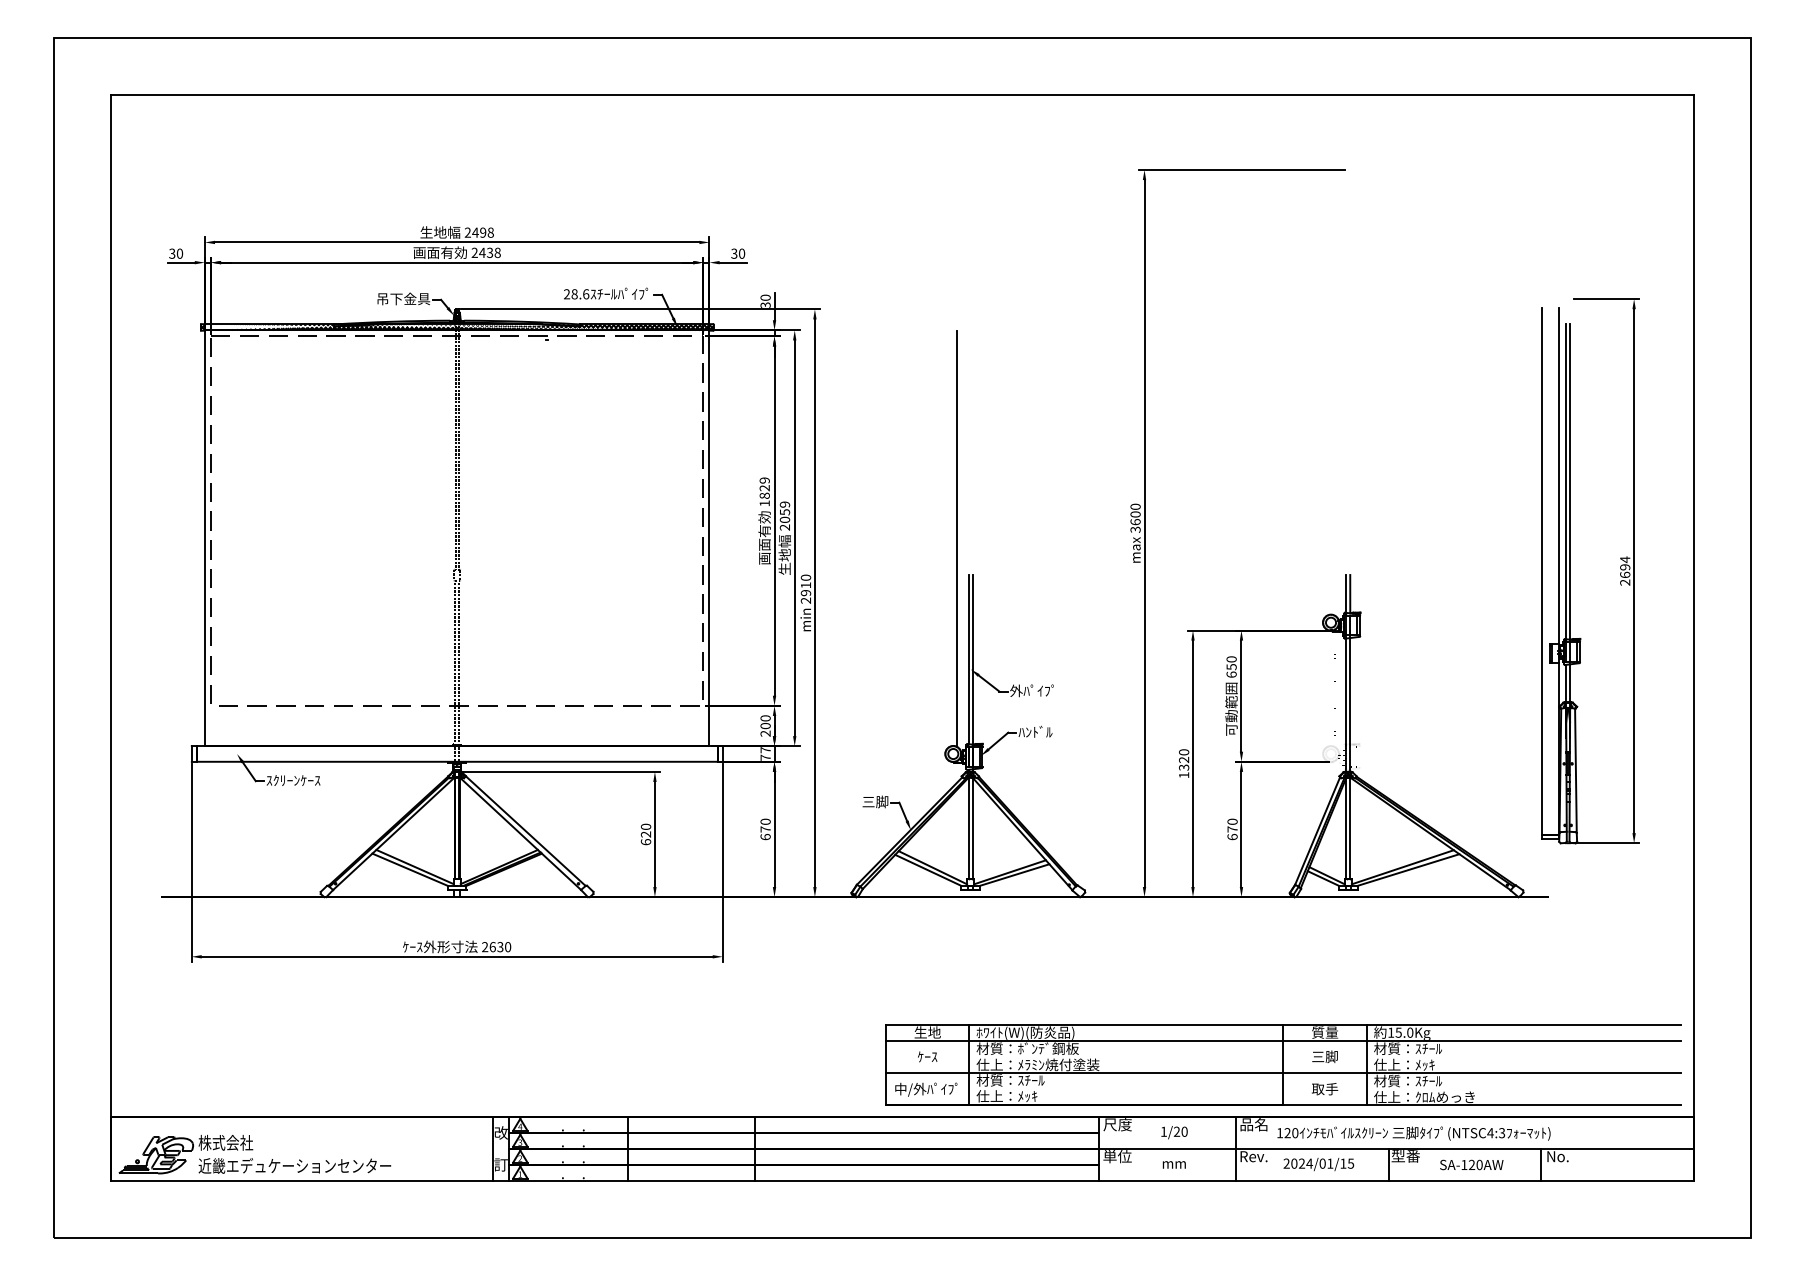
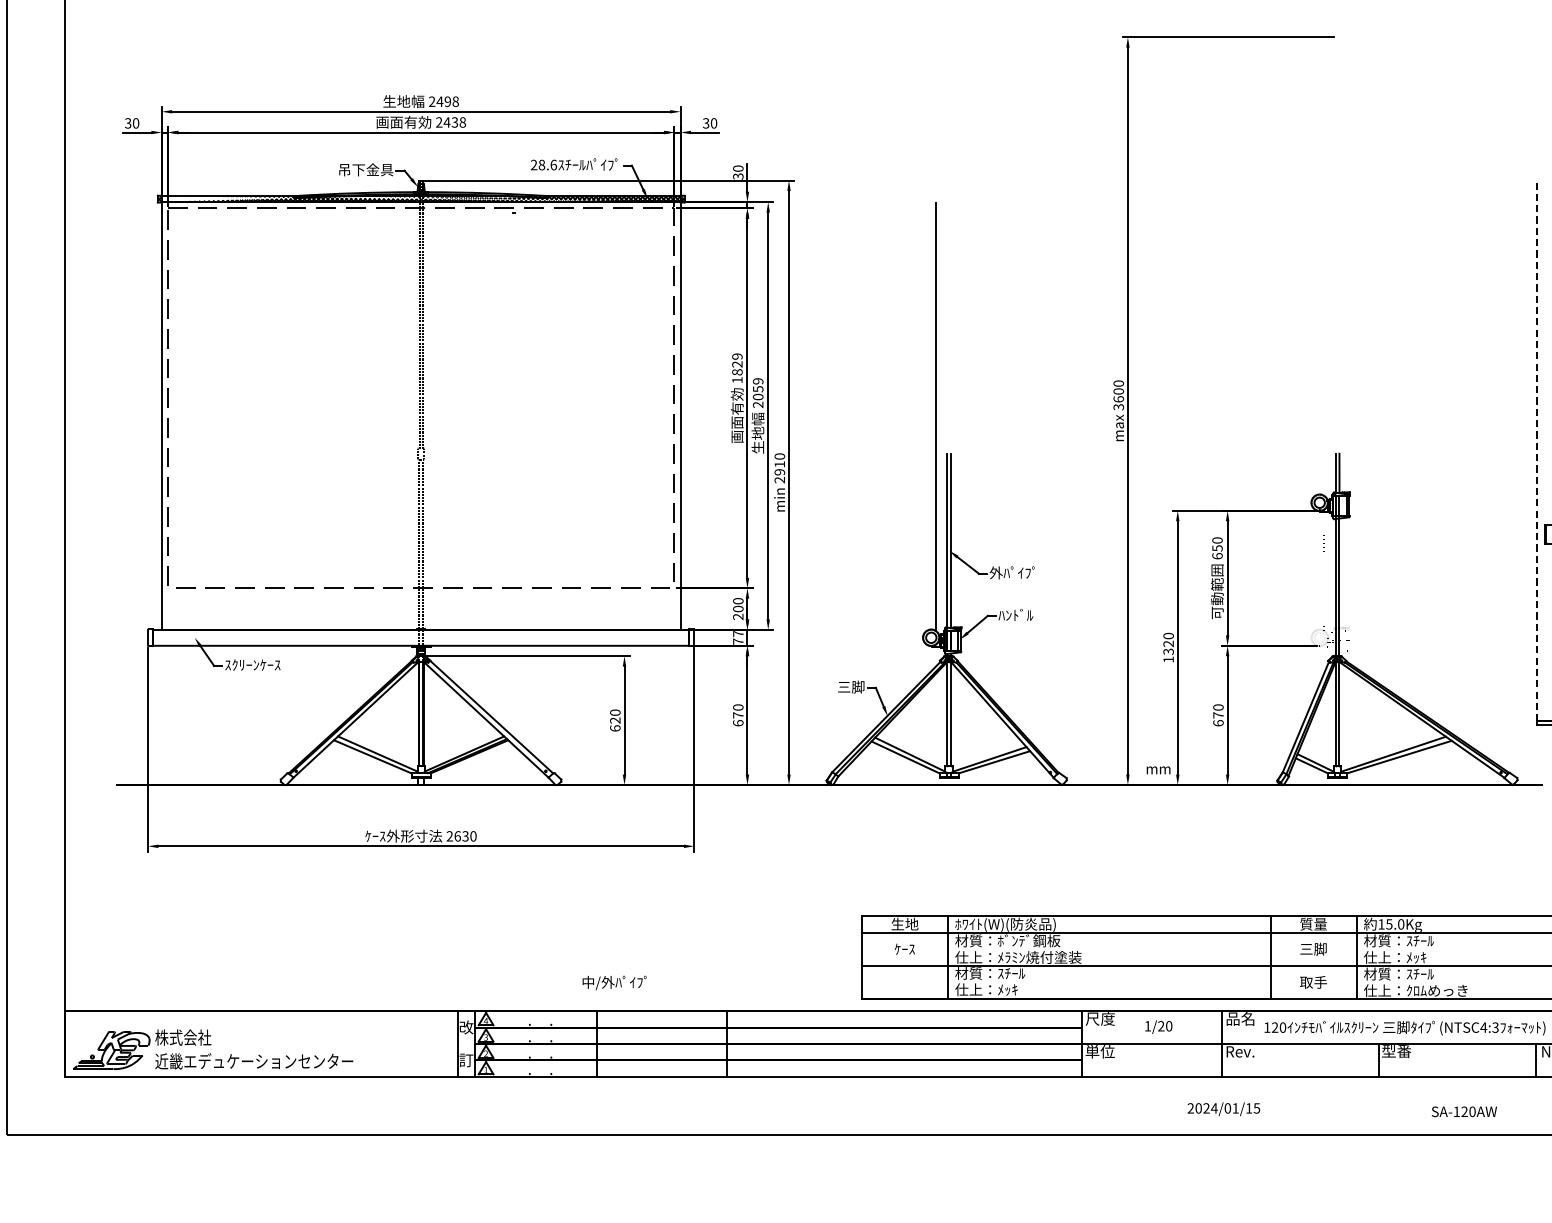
line: (1542, 571) -> (1537, 450), solid -> dashed
text: (926, 1089) -> (614, 982), moved
text: (1173, 1164) -> (1157, 769), moved
text: (1318, 1164) -> (1223, 1109), moved
text: (1471, 1164) -> (1464, 1111), moved

